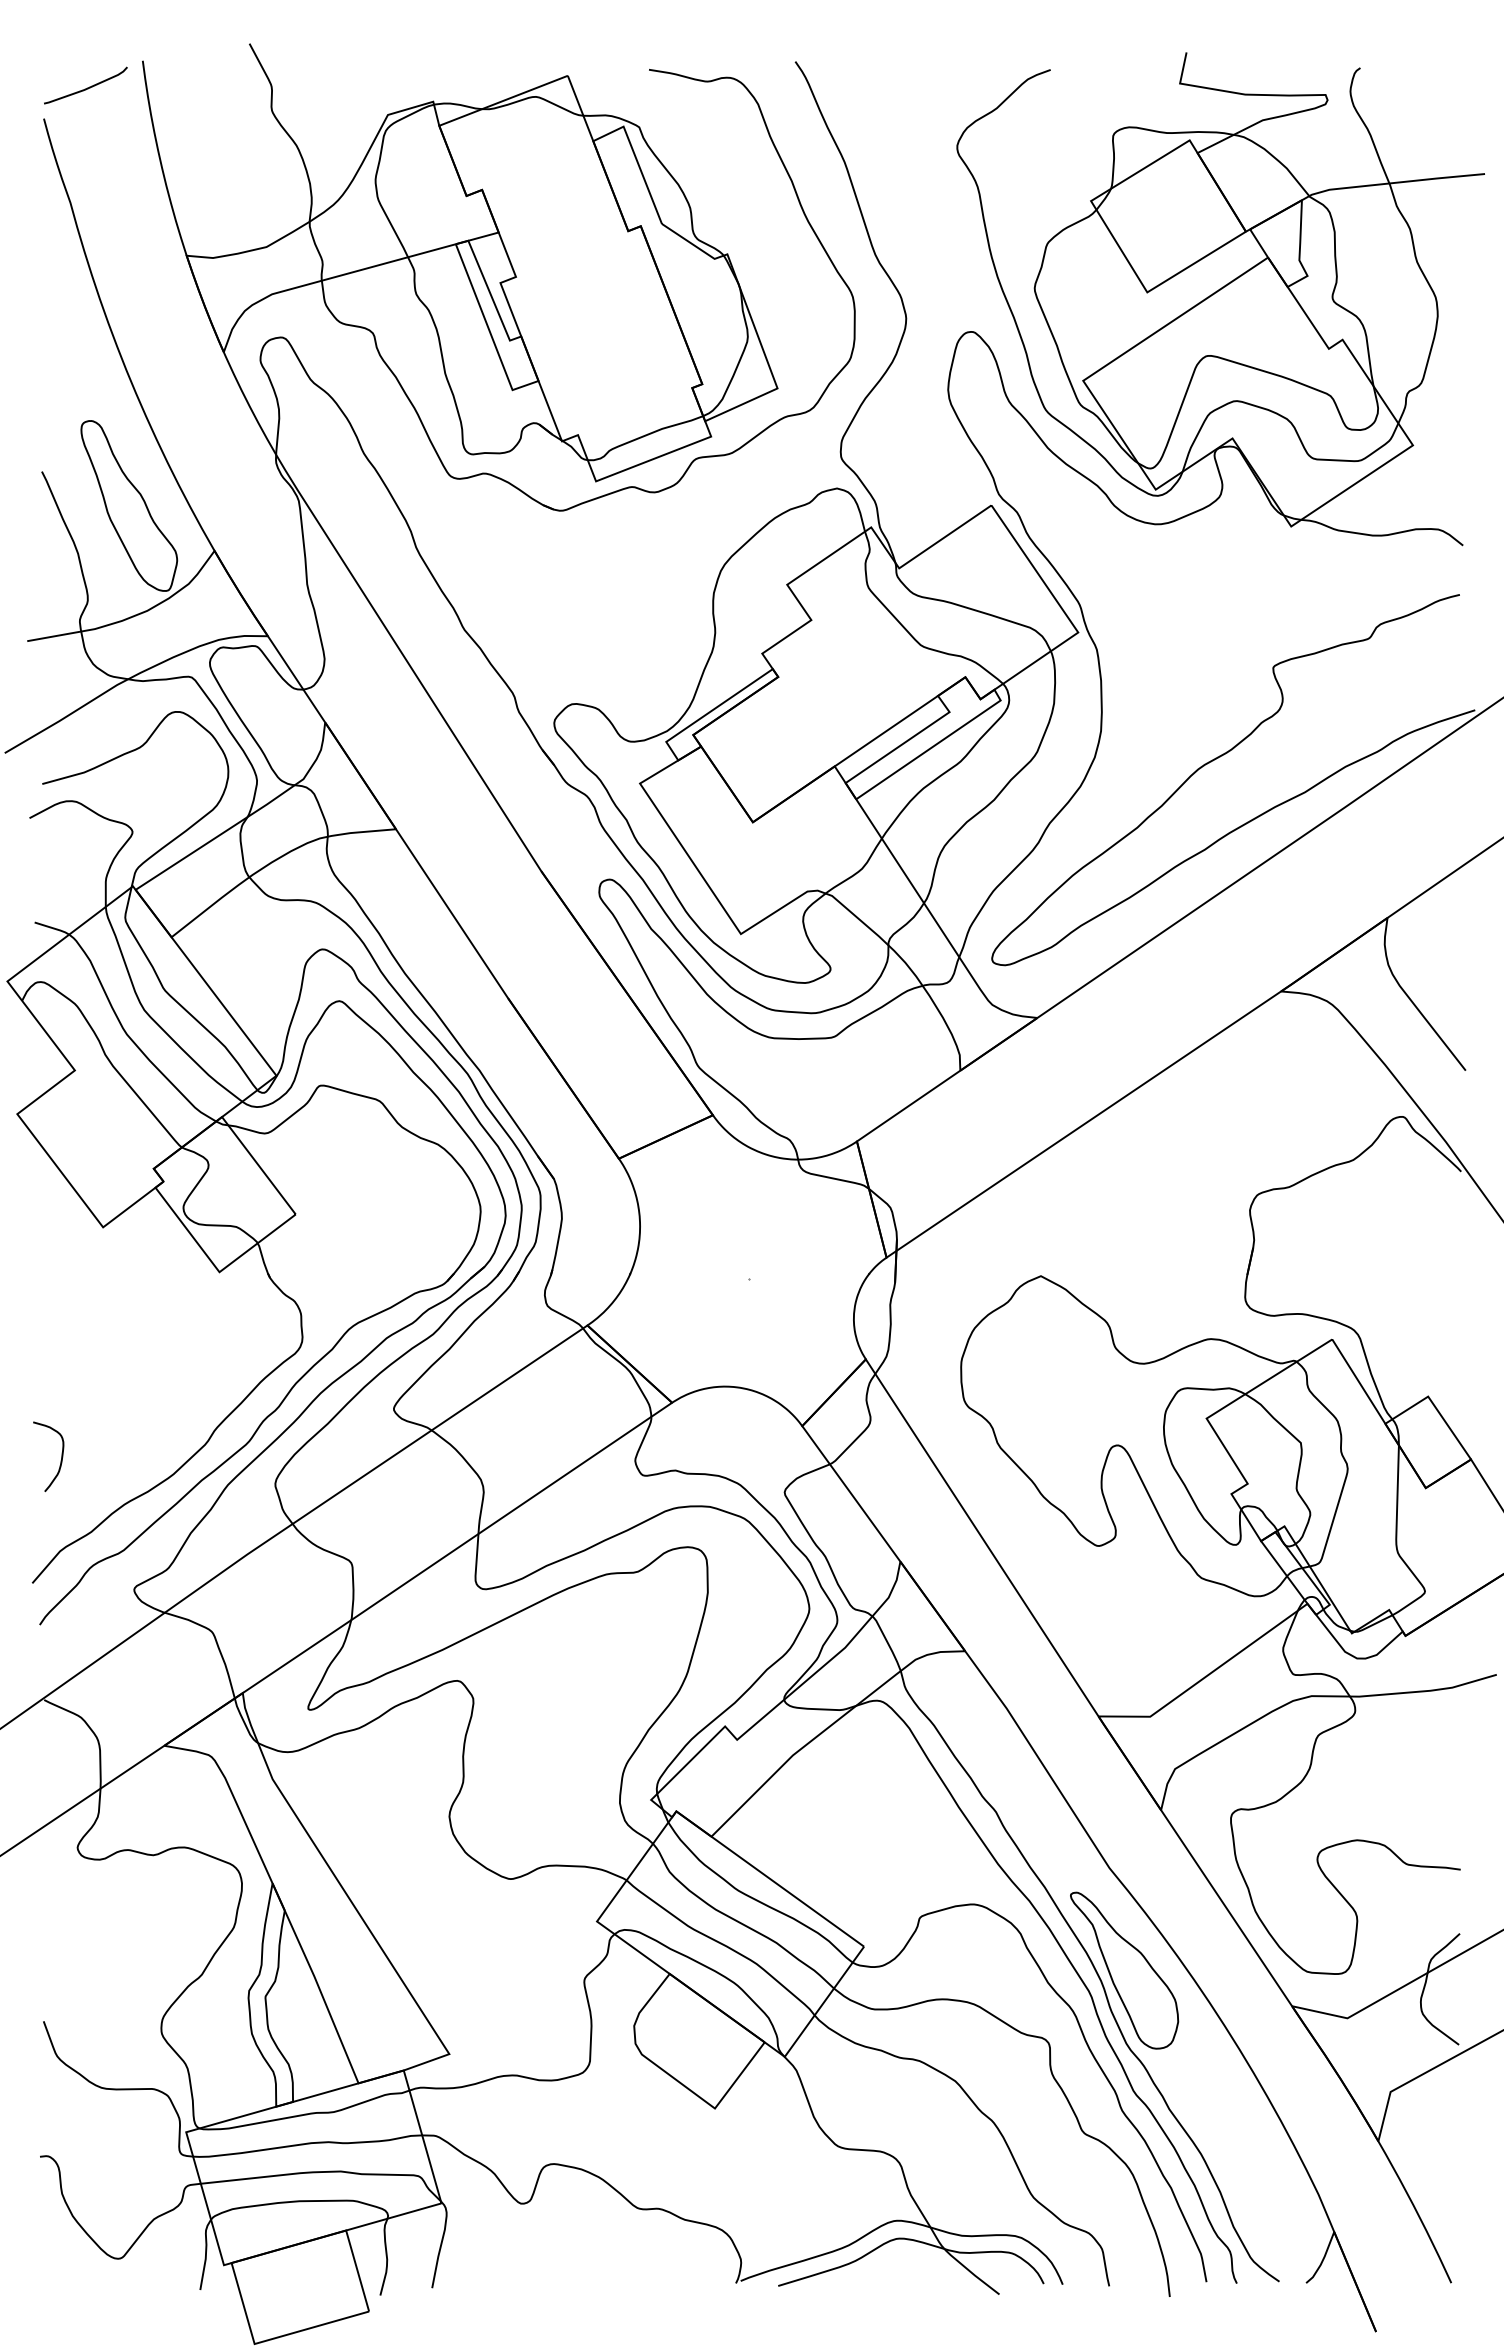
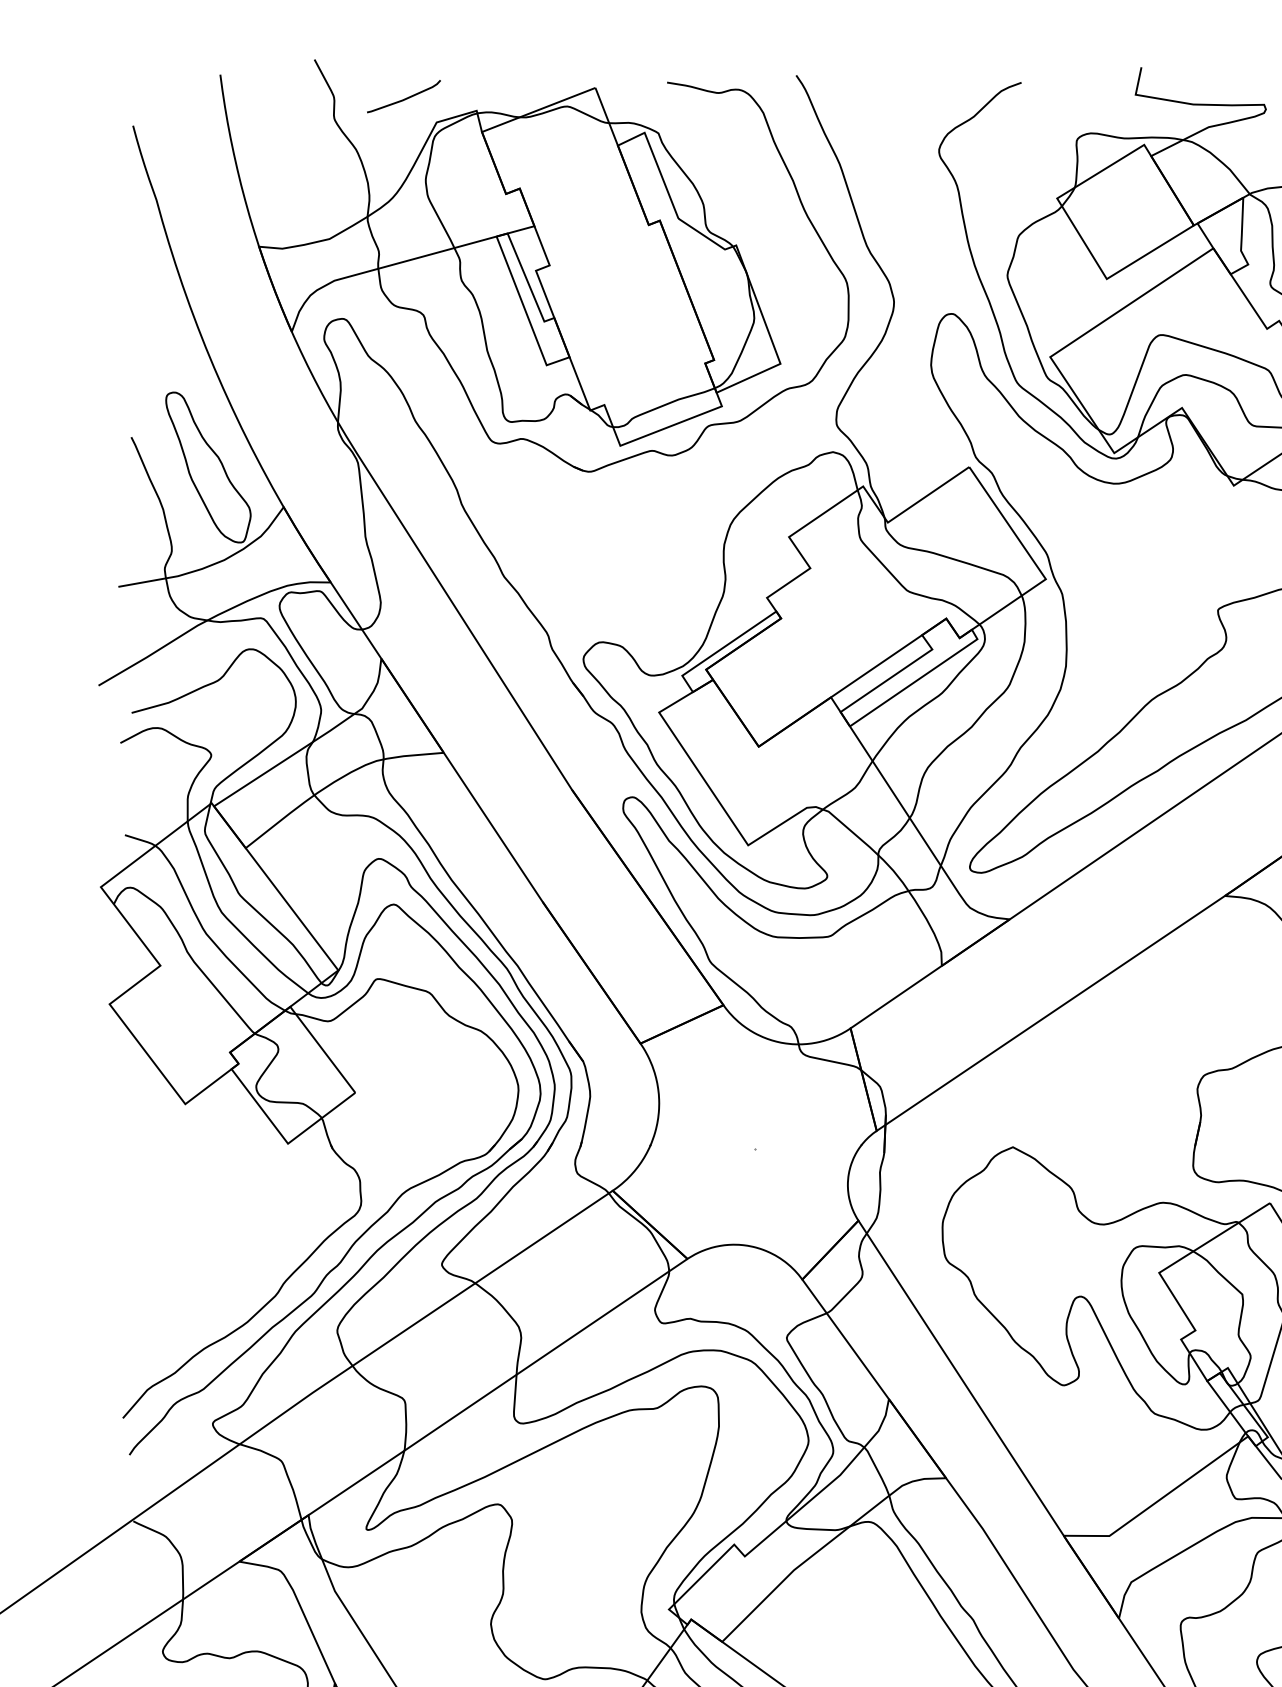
curve: (87, 87) -> (405, 98), moved
curve: (60, 1460) -> (147, 1309), removed

